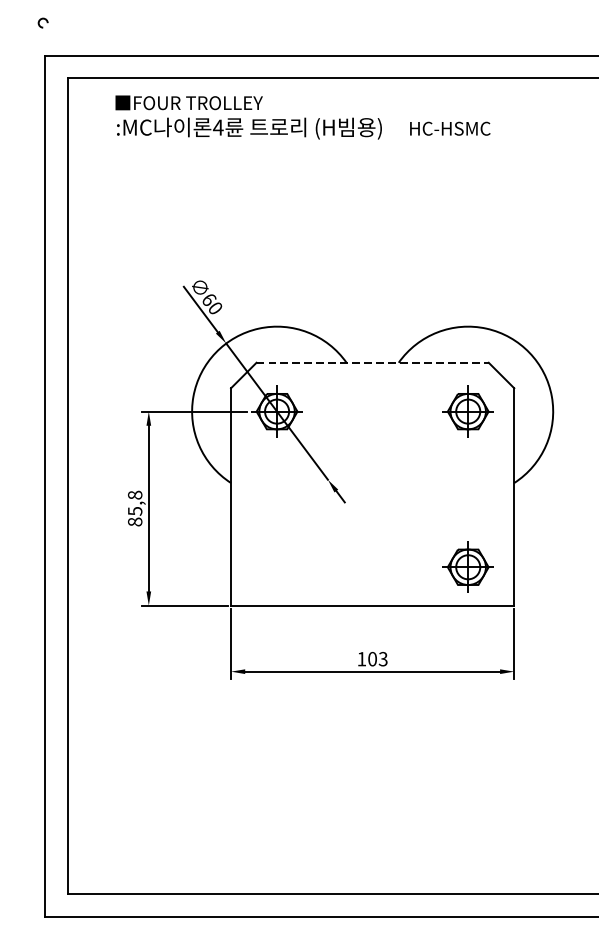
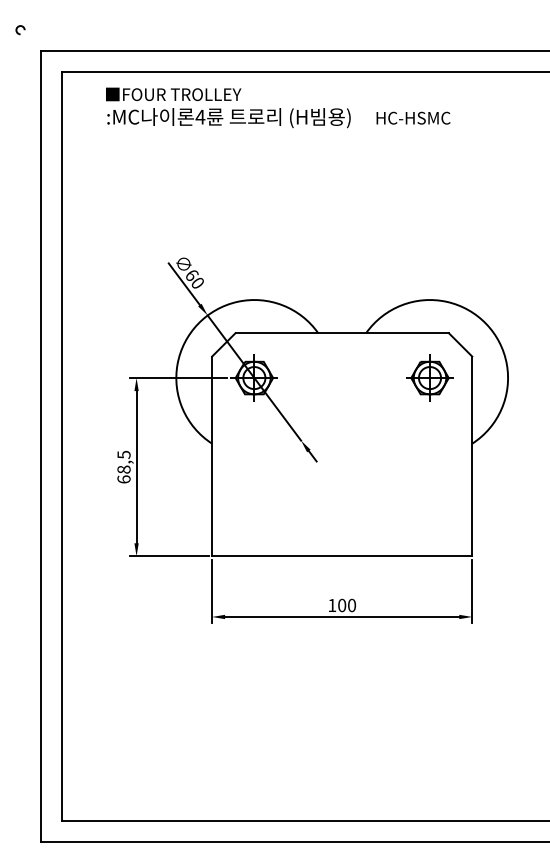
arc: (40, 25) -> (18, 32), moved
line: (372, 363) -> (342, 333), dashed -> solid
text: (134, 507) -> (123, 466), 85,8 -> 68,5
part: (467, 566) -> (429, 520), removed
text: (382, 659) -> (351, 605), 103 -> 100

